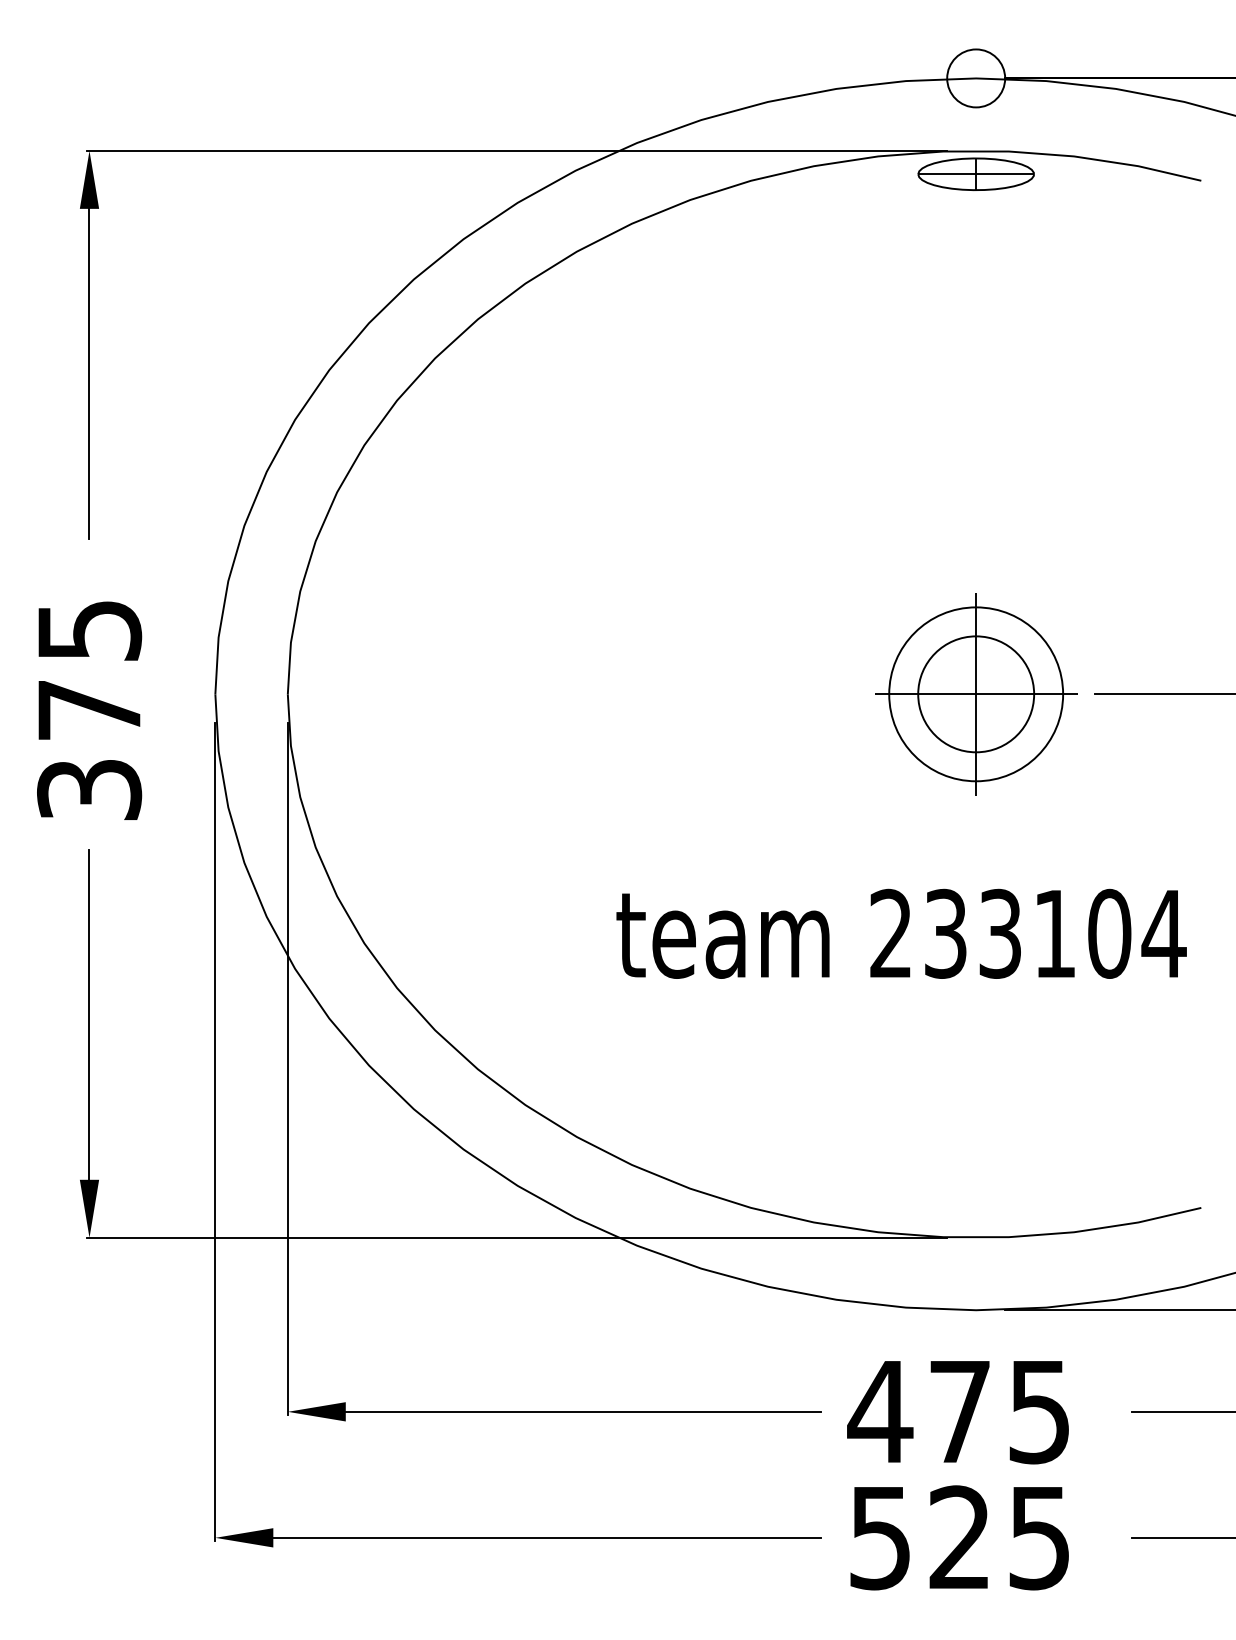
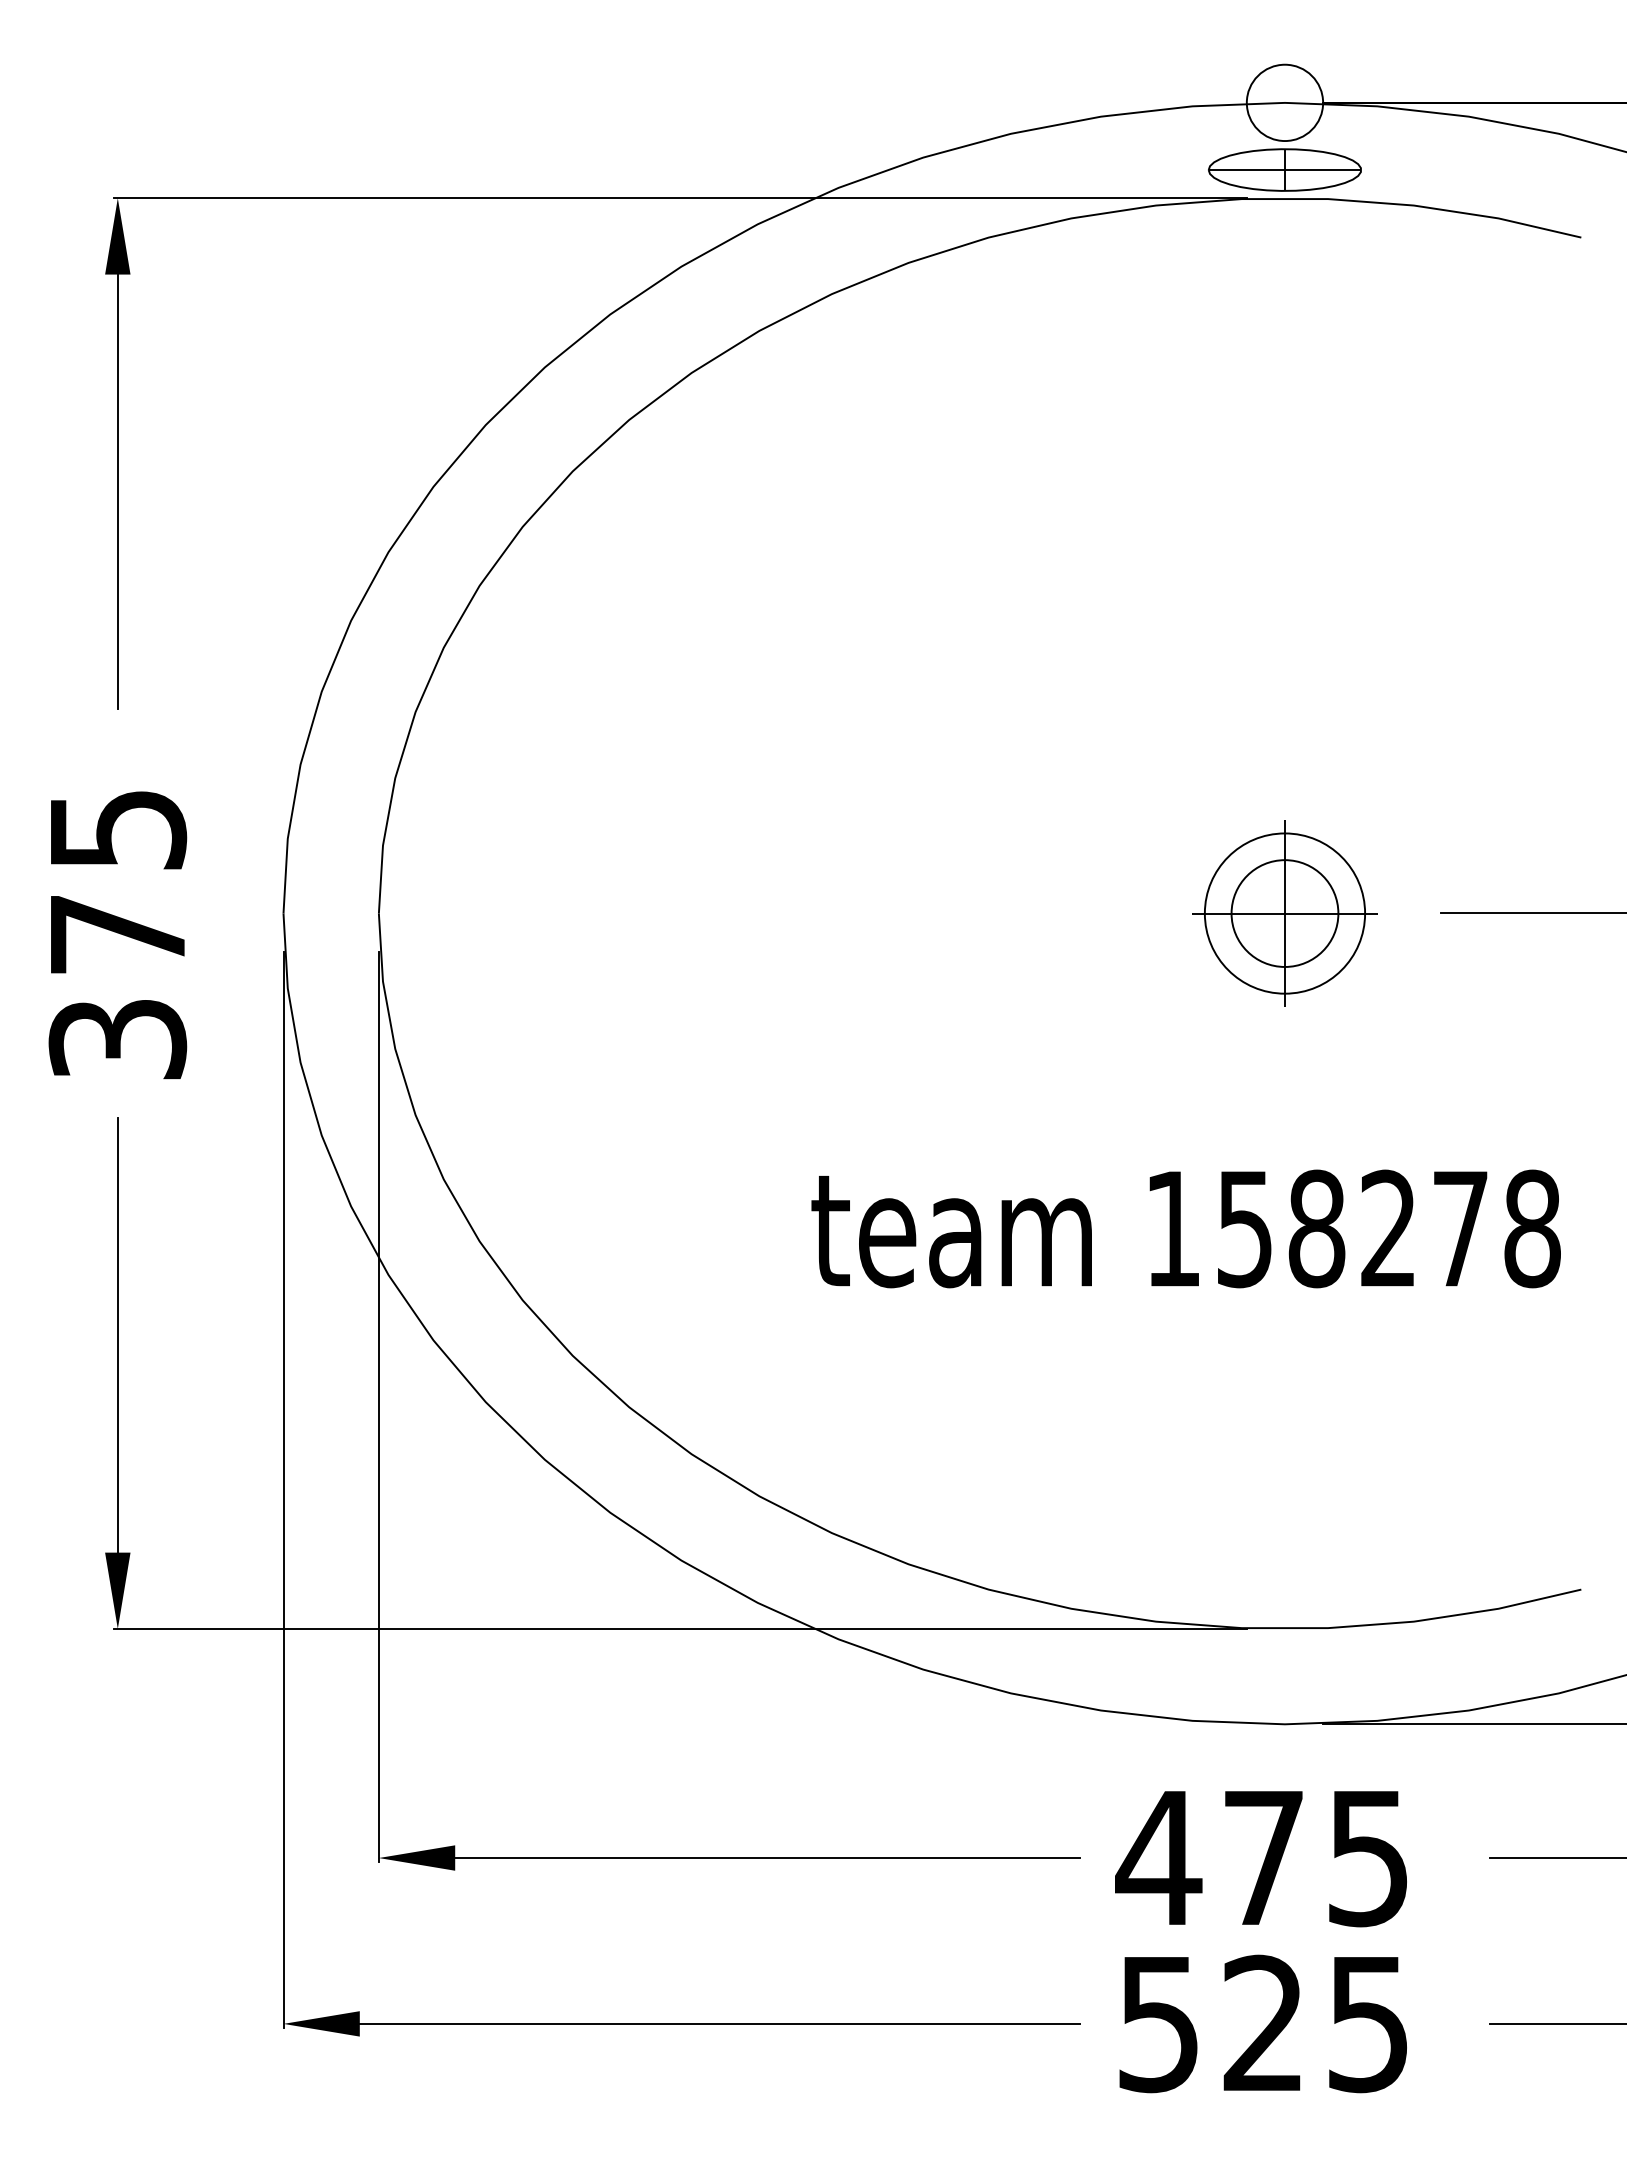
part: (975, 173) -> (1284, 169), moved
part: (975, 694) -> (1284, 913), size x0.7
text: (1028, 933) -> (1353, 1228), 233104 -> 158278

